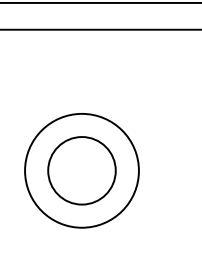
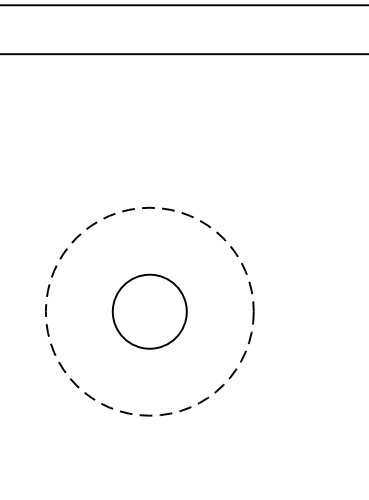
circle: (81, 170) -> (148, 311), size x0.6
circle: (81, 170) -> (148, 311), solid -> dashed

